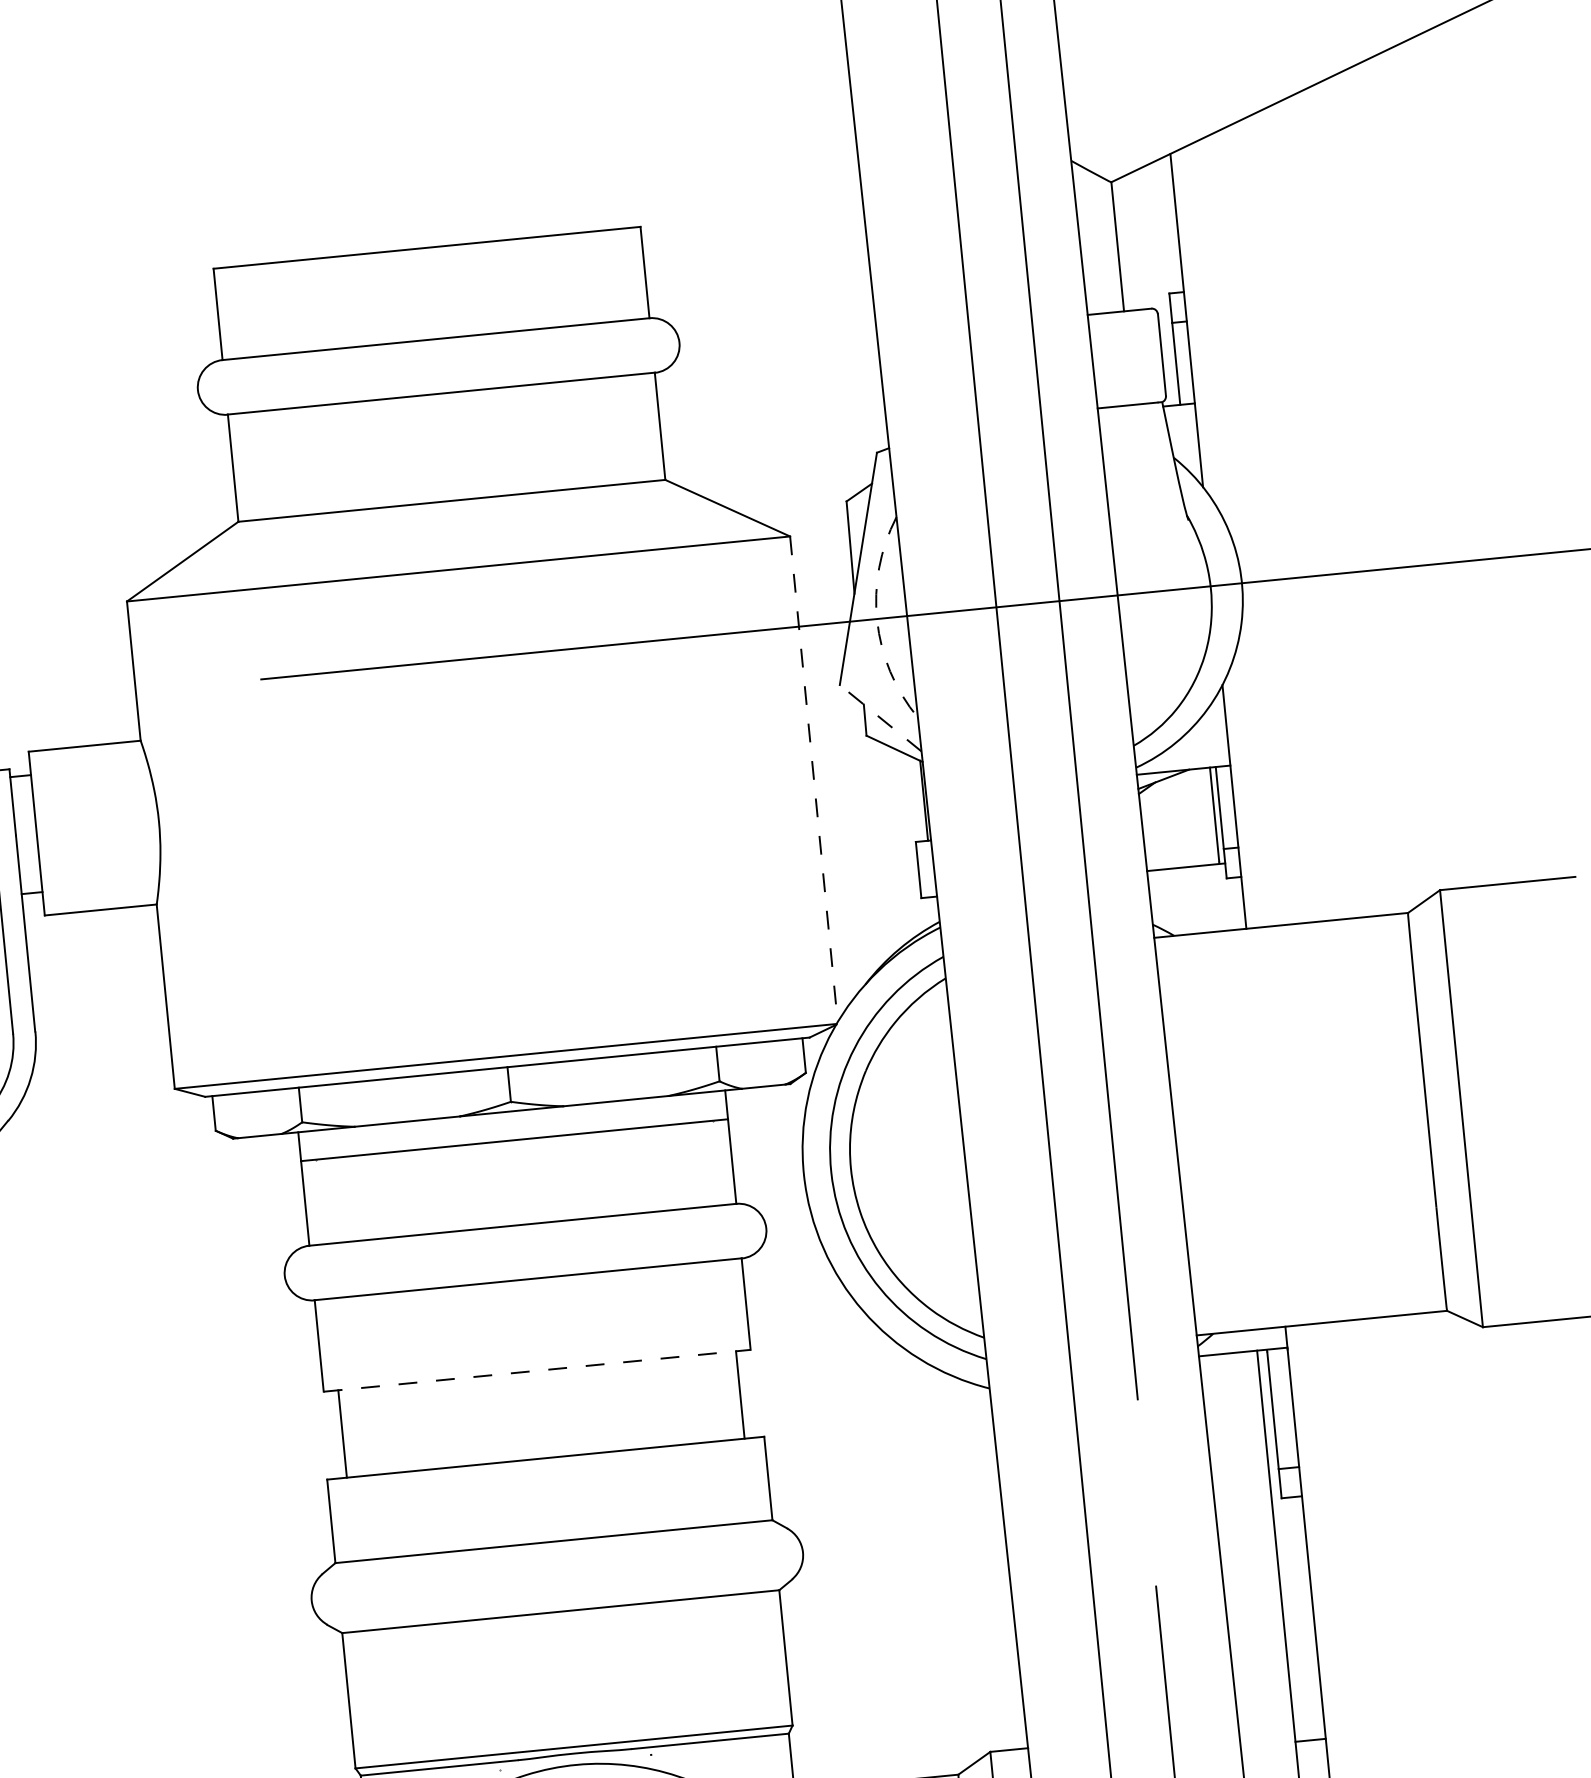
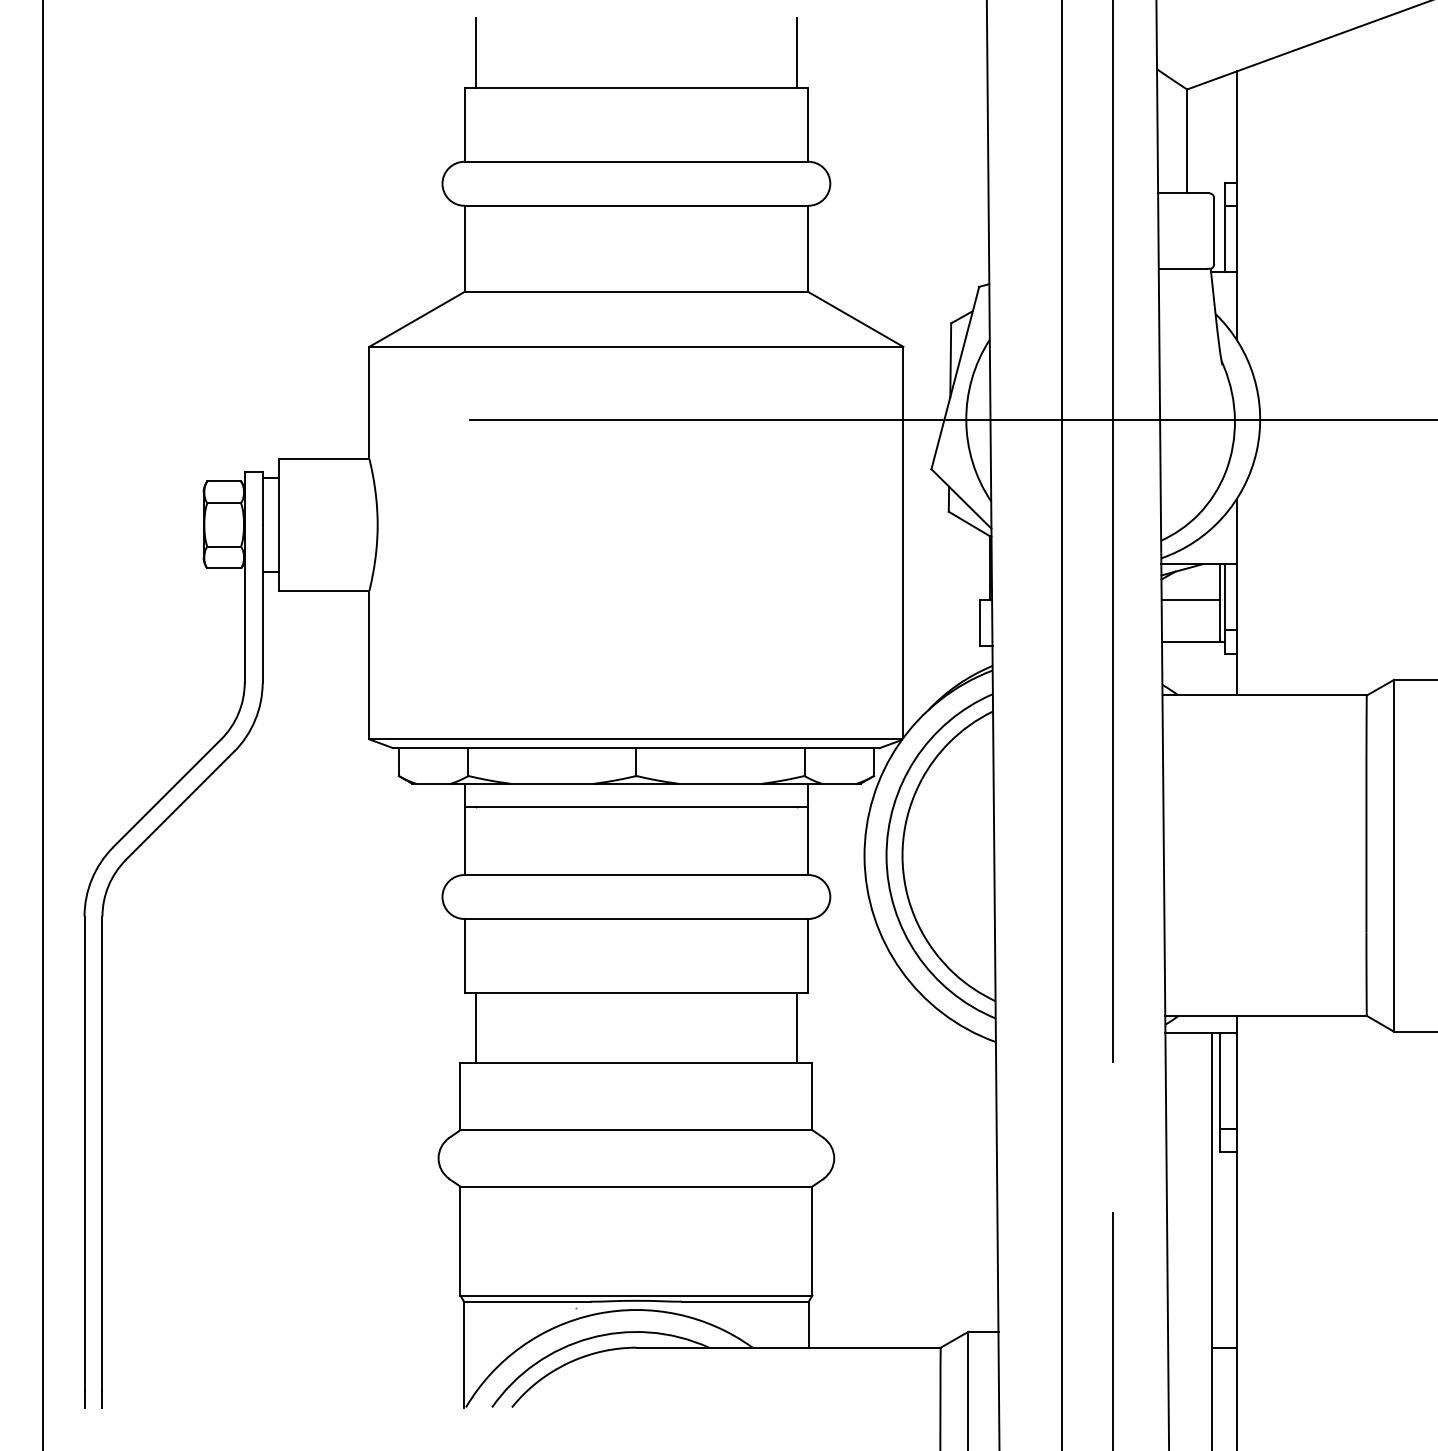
line: (621, 183) -> (796, 52), added
line: (224, 222) -> (476, 52), added
arc: (877, 620) -> (966, 420), dashed -> solid
line: (880, 717) -> (961, 498), dashed -> solid
line: (814, 779) -> (903, 542), dashed -> solid
line: (1177, 816) -> (1190, 600), added
line: (537, 1370) -> (636, 992), dashed -> solid

